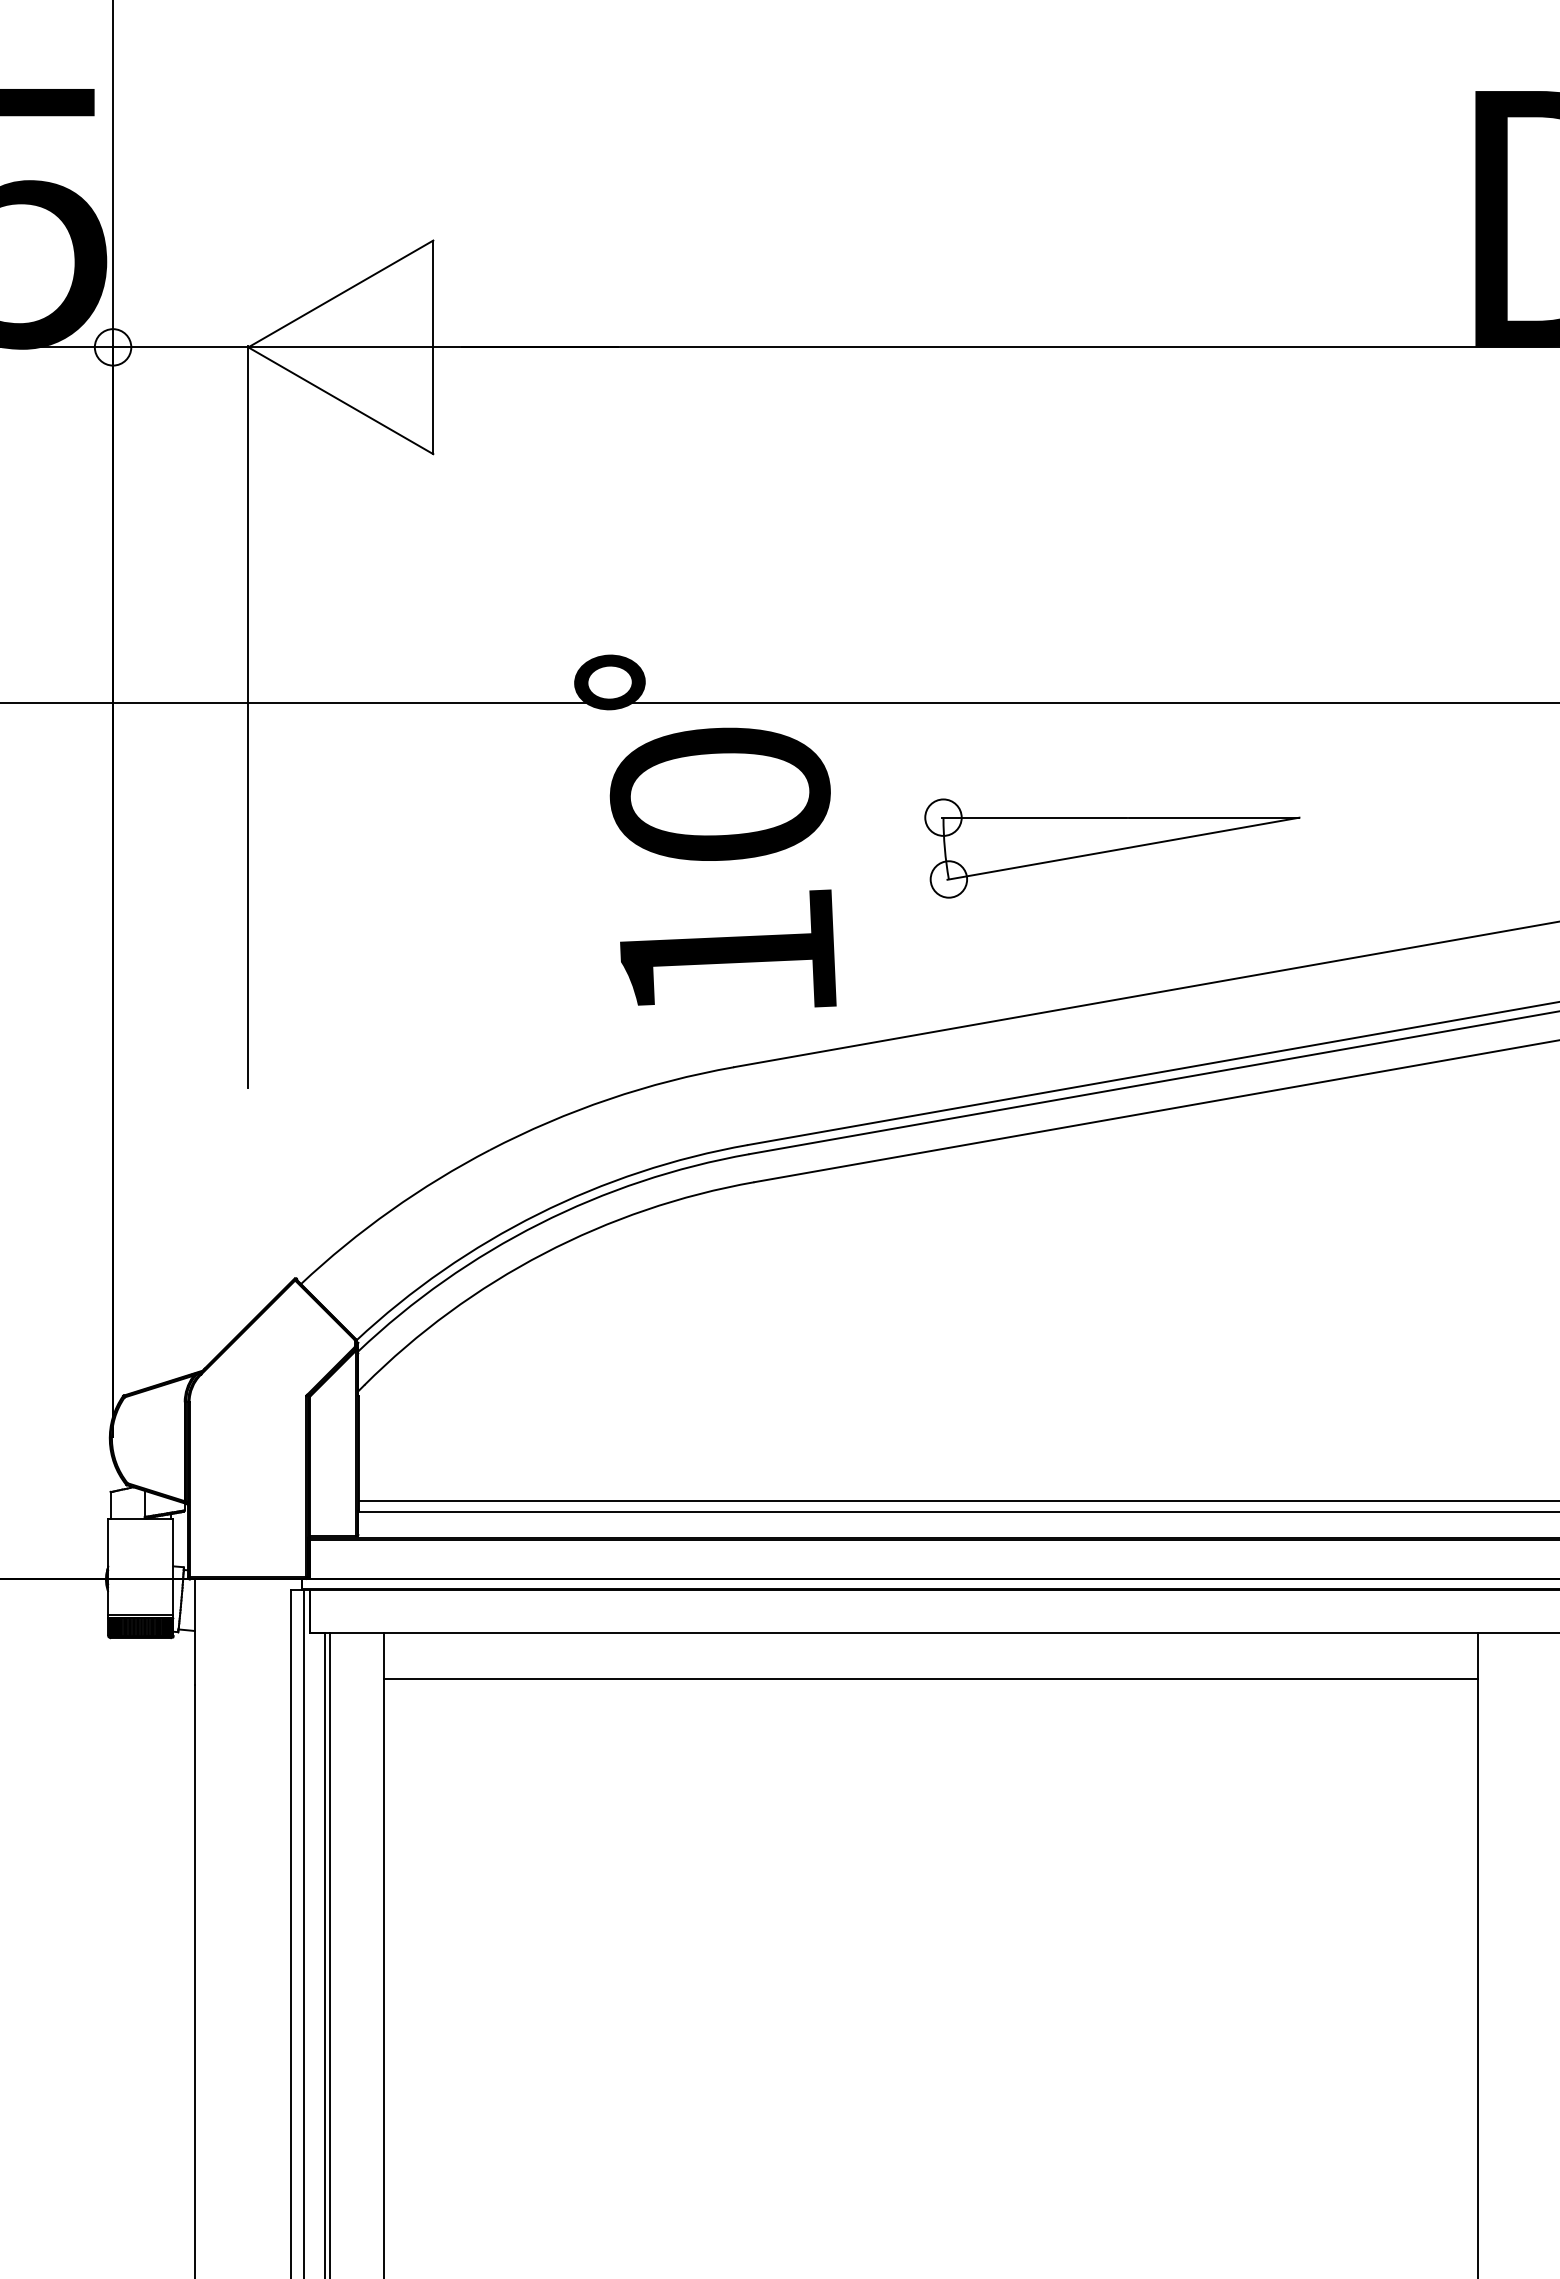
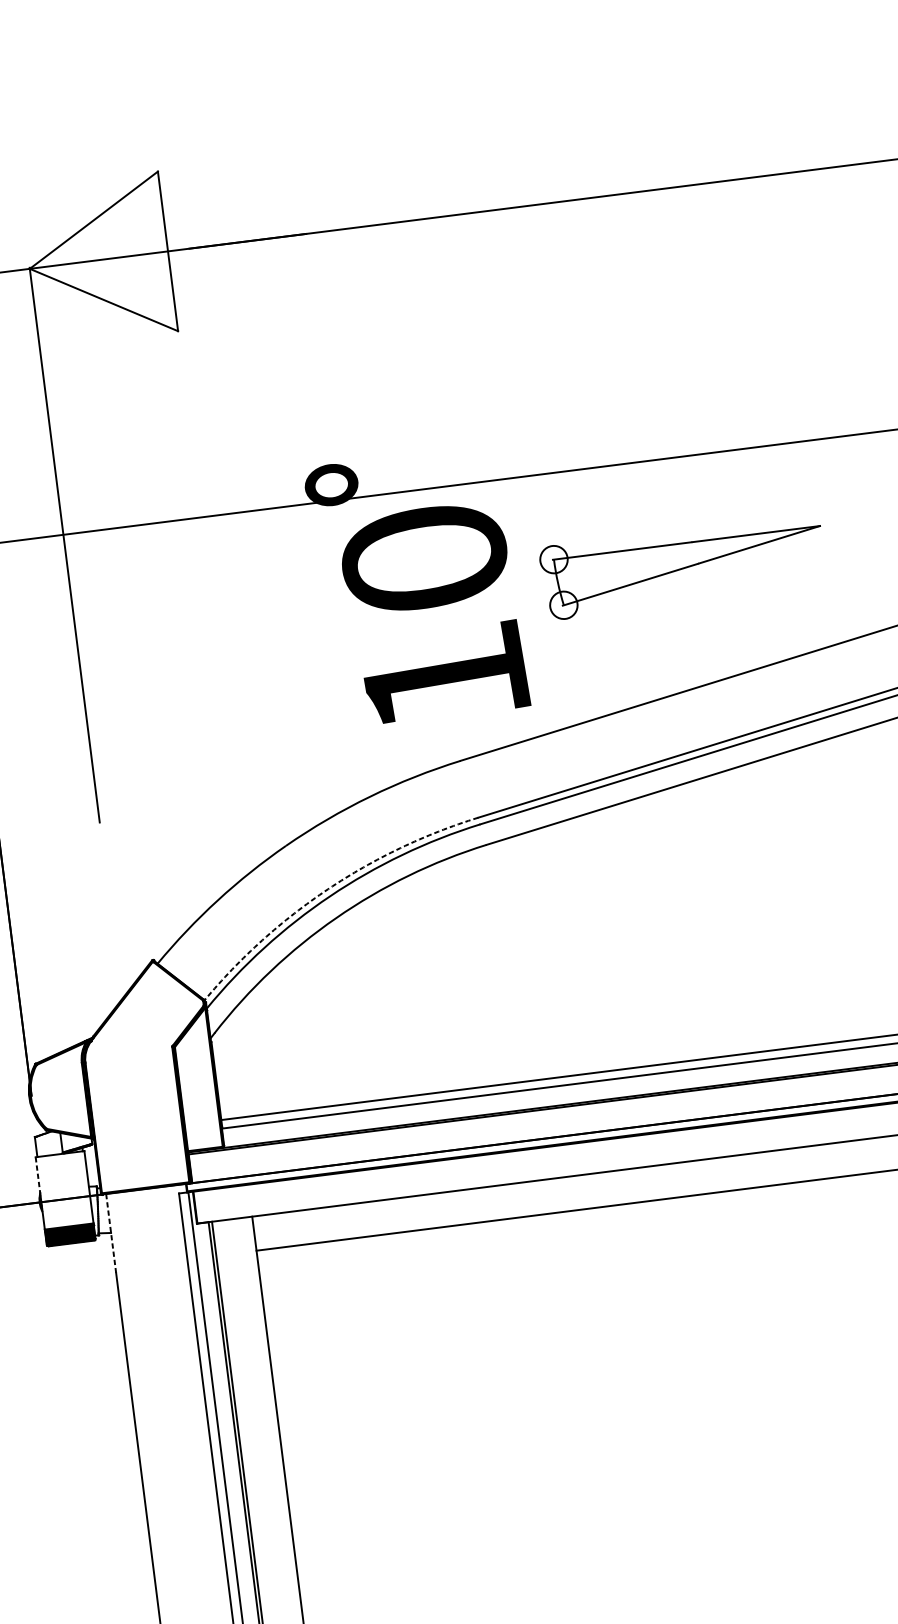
part: (1112, 848) -> (683, 566), moved
arc: (538, 1214) -> (328, 889), solid -> dashed
line: (108, 1544) -> (38, 1176), solid -> dashed
line: (194, 1631) -> (110, 1233), solid -> dashed

